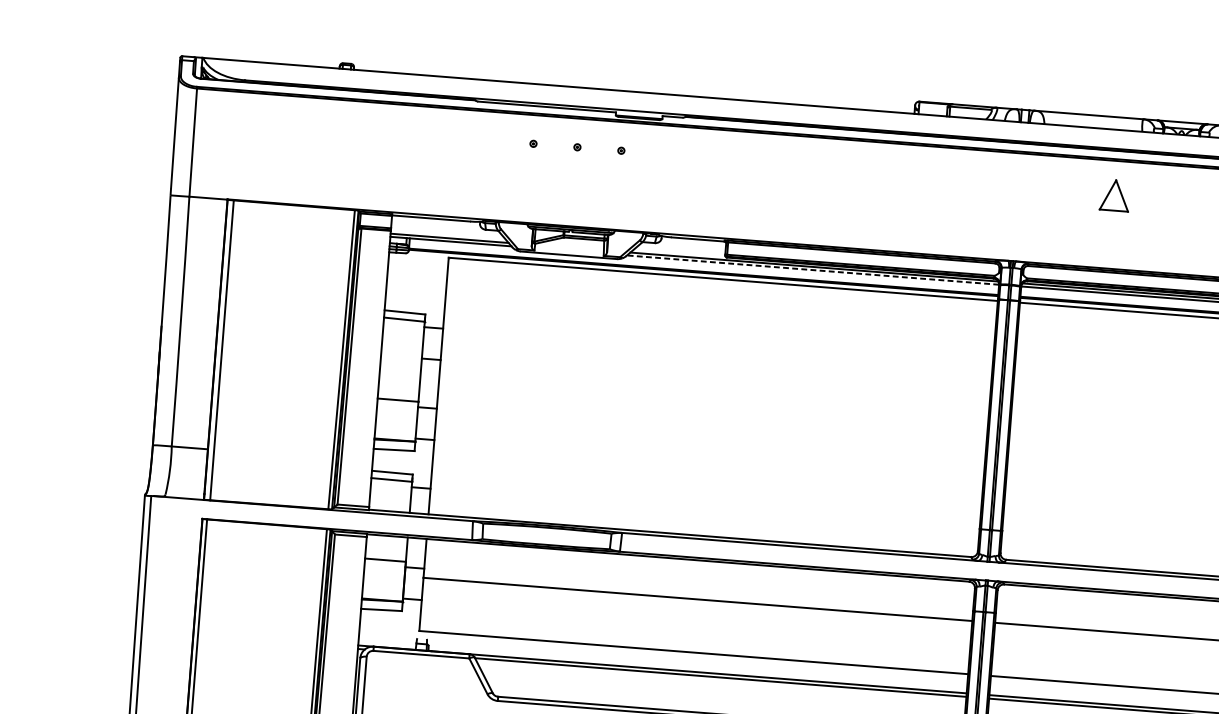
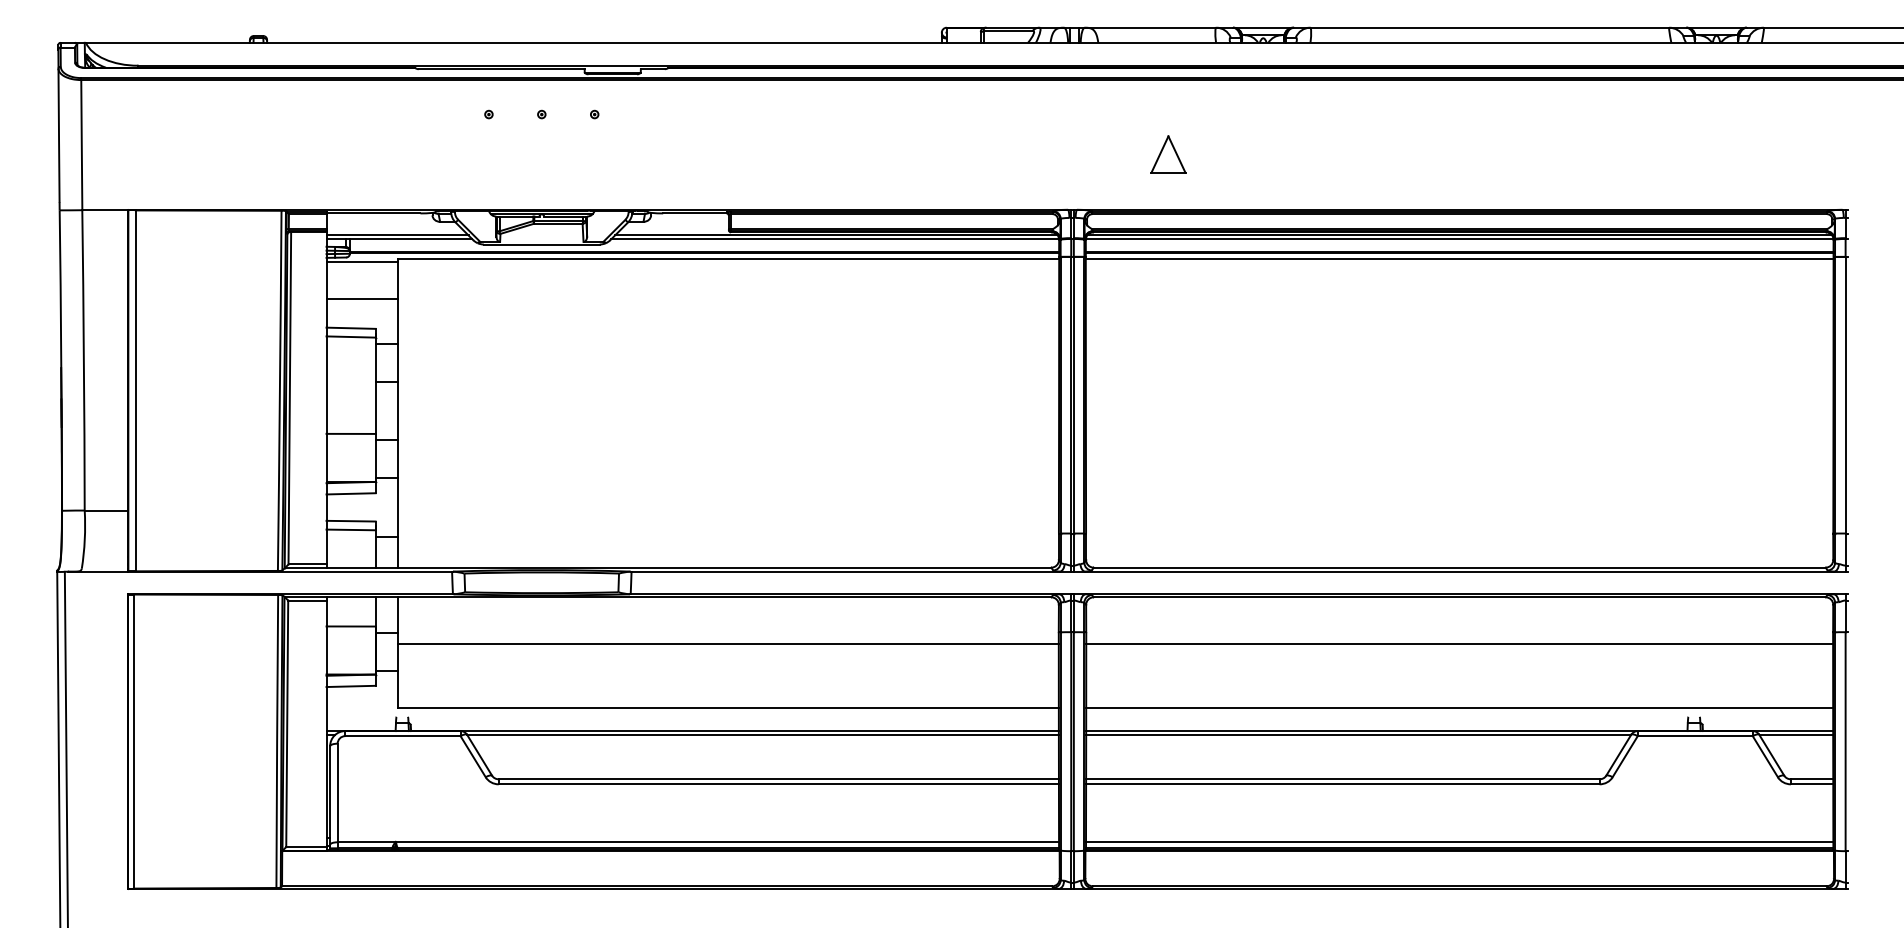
part: (1115, 195) -> (1168, 154), moved
line: (418, 257) -> (362, 261), added
line: (813, 270) -> (835, 239), dashed -> solid
line: (416, 288) -> (362, 298), added

